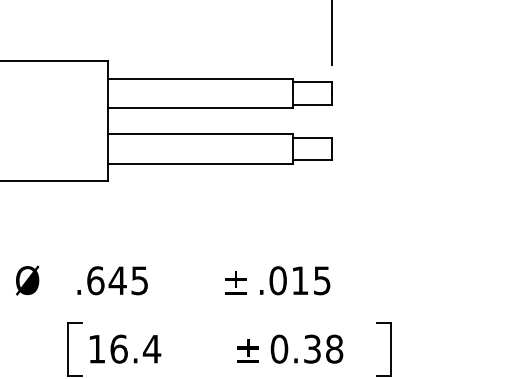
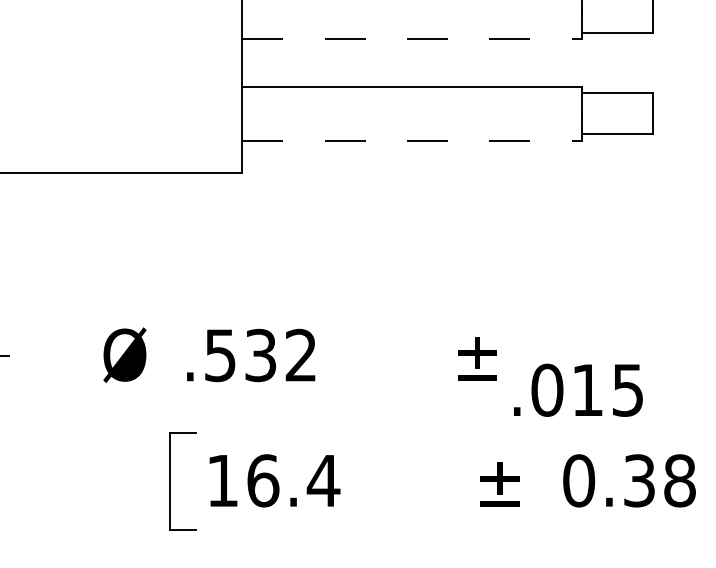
line: (200, 108) -> (412, 39), solid -> dashed
line: (200, 163) -> (412, 140), solid -> dashed
text: (27, 280) -> (124, 355), moved
text: (117, 280) -> (260, 355), .645 -> .532
text: (295, 280) -> (579, 389), moved
text: (306, 348) -> (628, 479), moved

